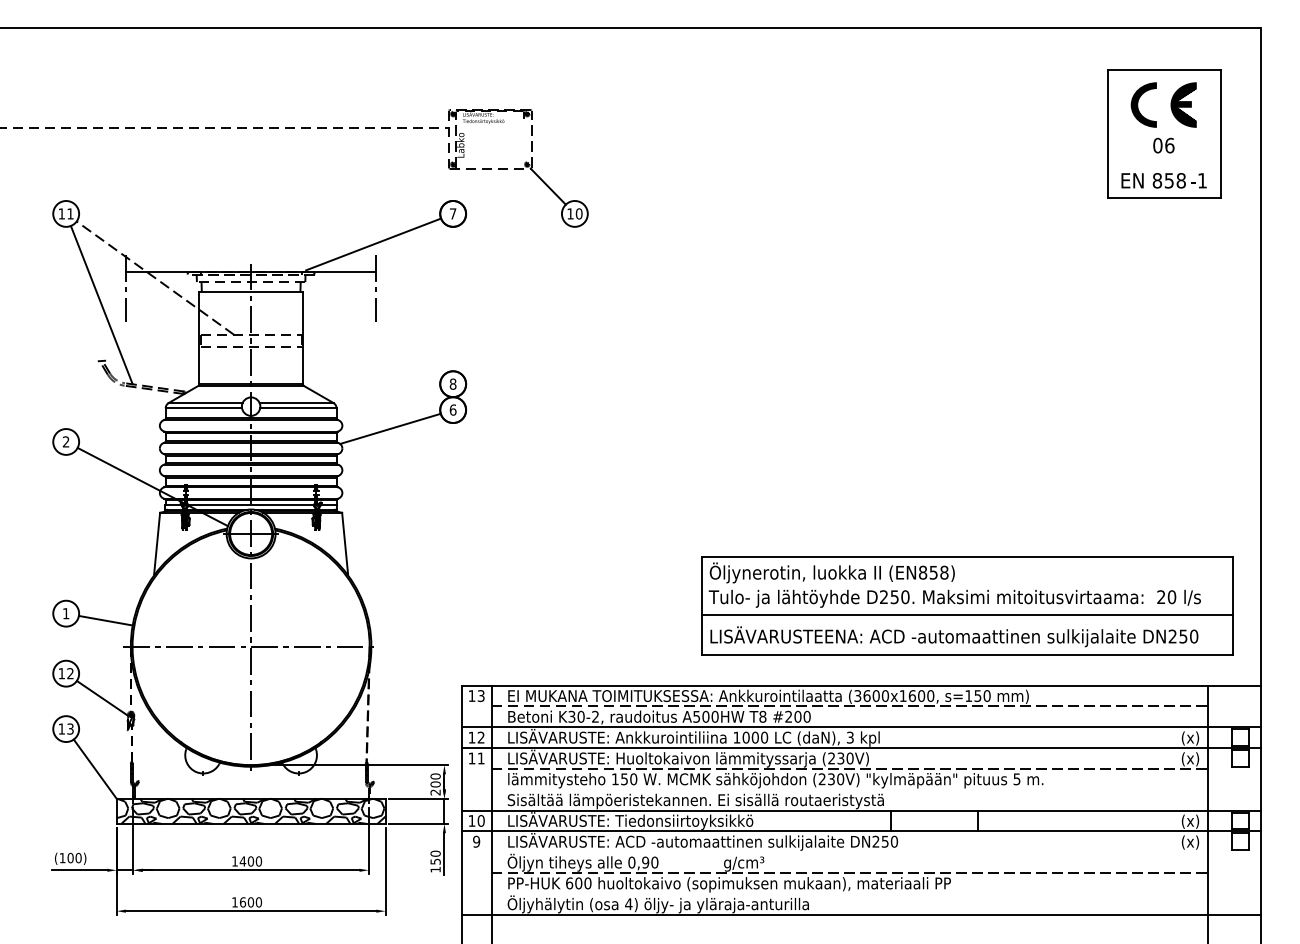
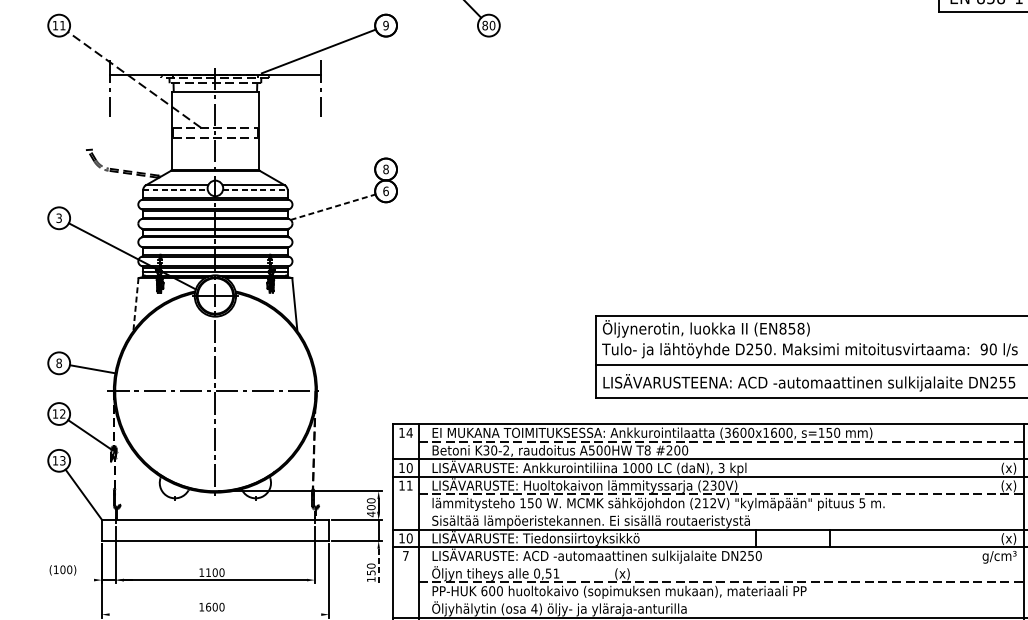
text: (452, 213) -> (385, 25), 7 -> 9
text: (570, 213) -> (485, 25), 10 -> 80
line: (101, 304) -> (89, 102), removed
line: (204, 408) -> (176, 190), solid -> dashed
line: (298, 408) -> (255, 190), solid -> dashed
line: (390, 428) -> (333, 206), solid -> dashed
text: (66, 442) -> (59, 218), 2 -> 3
line: (157, 543) -> (136, 304), solid -> dashed
text: (1161, 597) -> (984, 349), 20 -> 90
text: (65, 613) -> (58, 363), 1 -> 8
text: (1194, 636) -> (1012, 382), DN250 -> DN255
text: (480, 696) -> (409, 433), 13 -> 14
text: (480, 737) -> (409, 467), 12 -> 10
text: (836, 779) -> (709, 503), (230V) -> (212V)
text: (435, 792) -> (371, 514), 200 -> 400
hatch: (250, 810) -> (214, 529), removed
text: (476, 841) -> (405, 555), 9 -> 7
text: (1179, 842) -> (999, 556), (x) -> g/cm³
line: (444, 853) -> (378, 565), solid -> dashed
text: (242, 861) -> (208, 572), 1400 -> 1100
text: (650, 862) -> (552, 573), 0,90 -> 0,51
text: (744, 863) -> (632, 574), g/cm³ -> (x)
line: (79, 870) -> (70, 580), removed
line: (250, 911) -> (214, 614), removed

